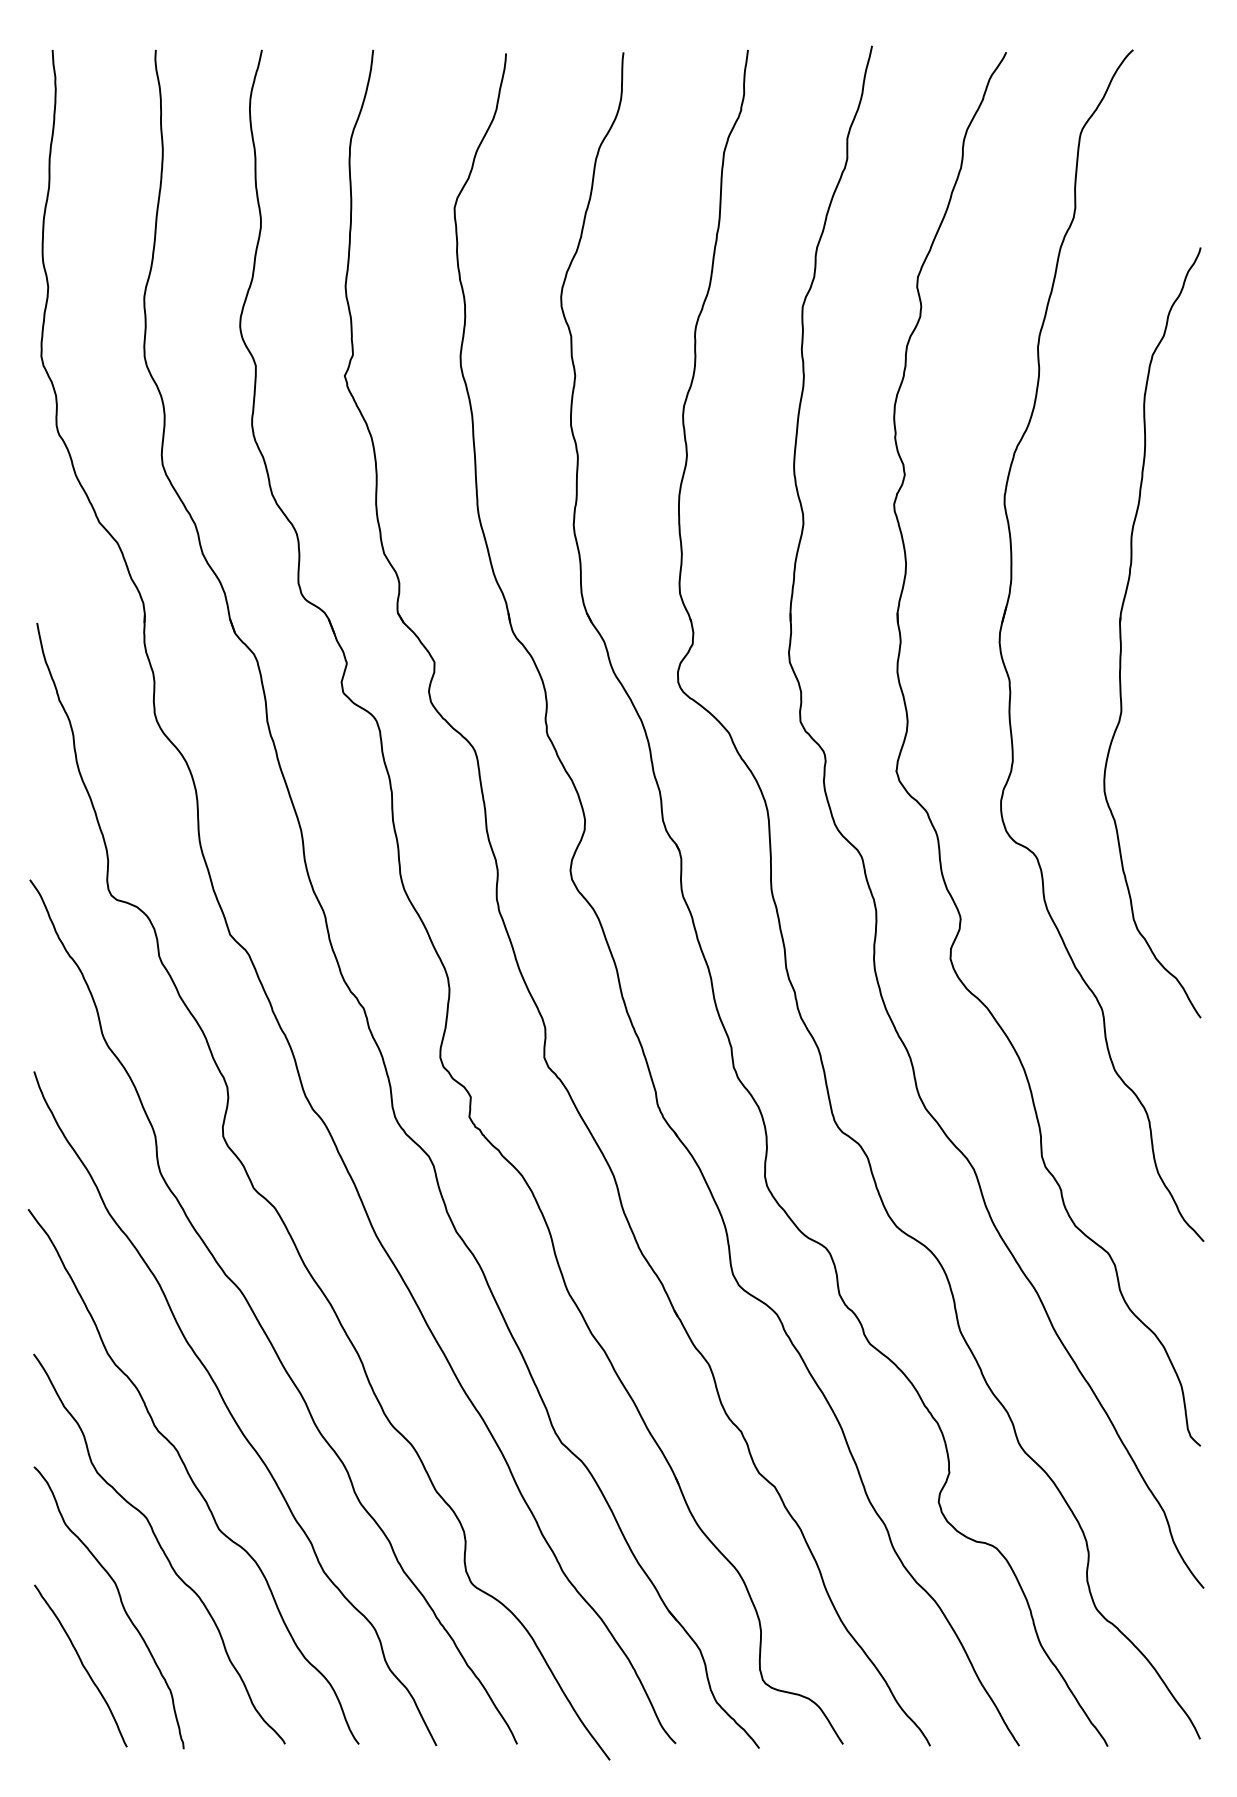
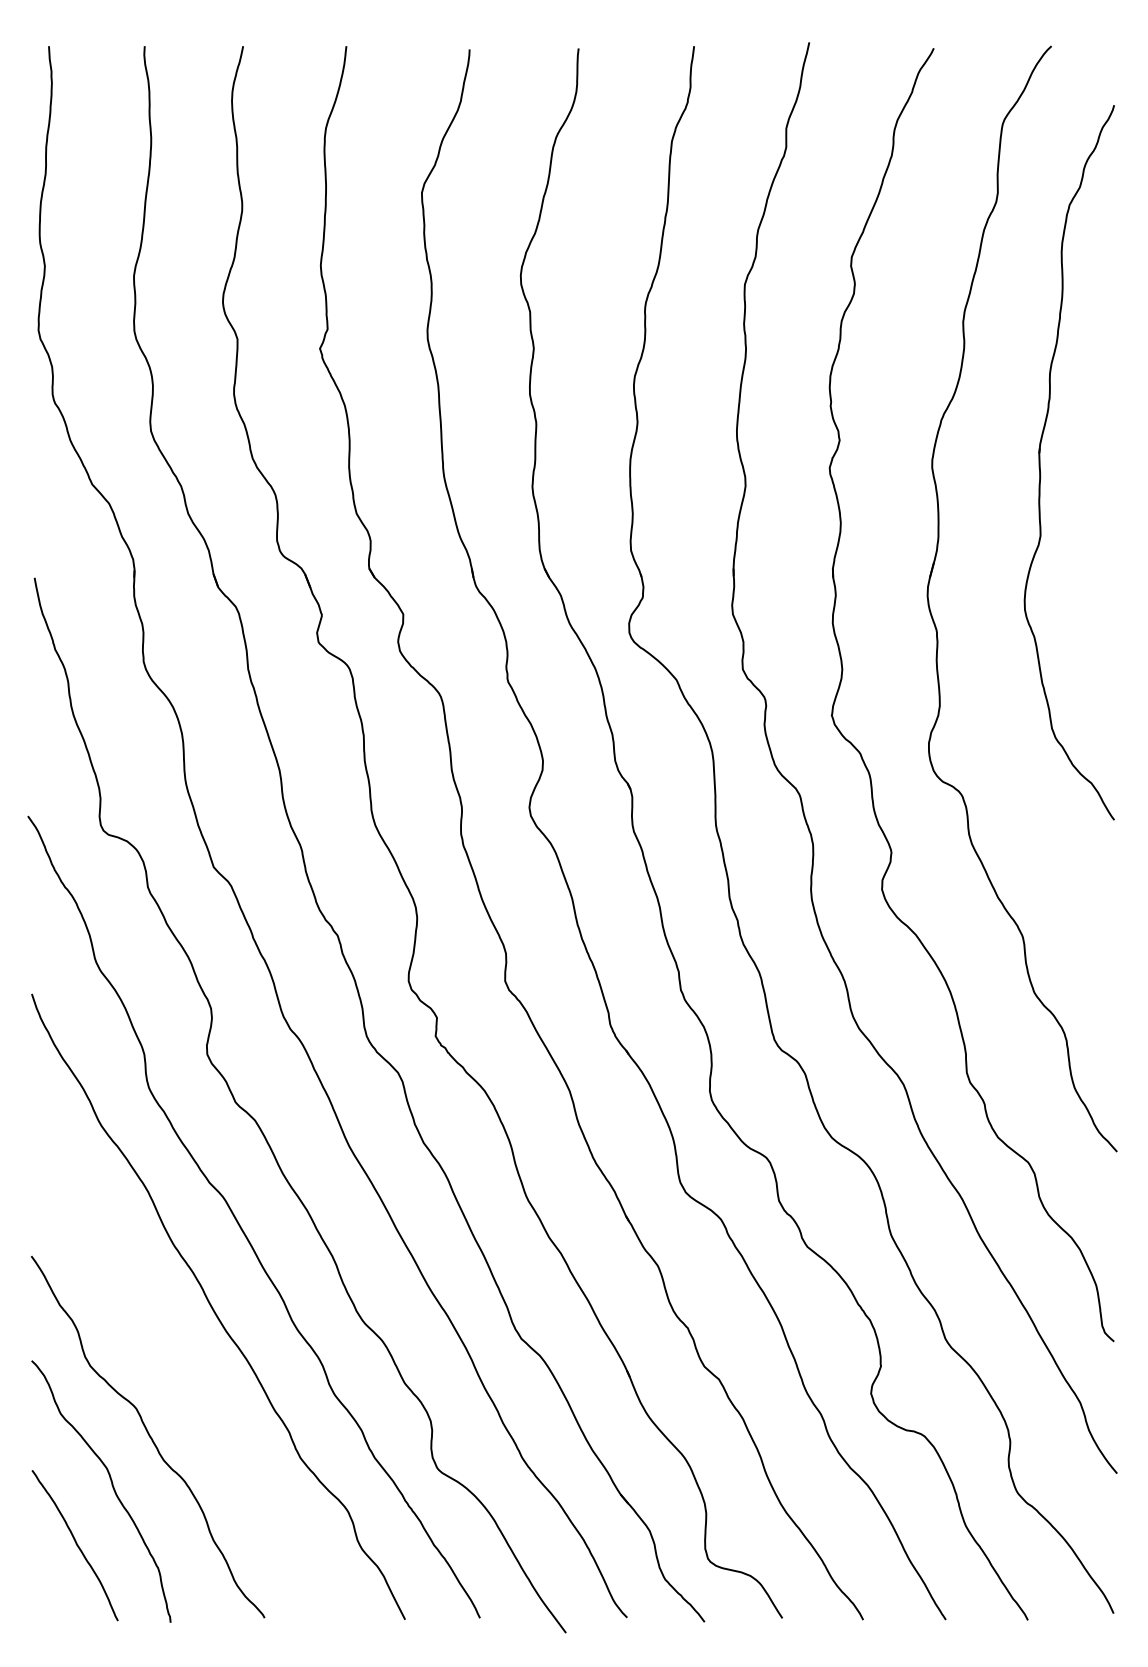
part: (1121, 632) -> (1040, 462), moved
curve: (191, 1477) -> (177, 1370), removed

